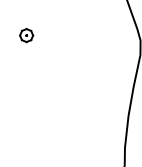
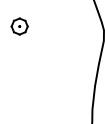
part: (26, 35) -> (19, 26), size x1.67

